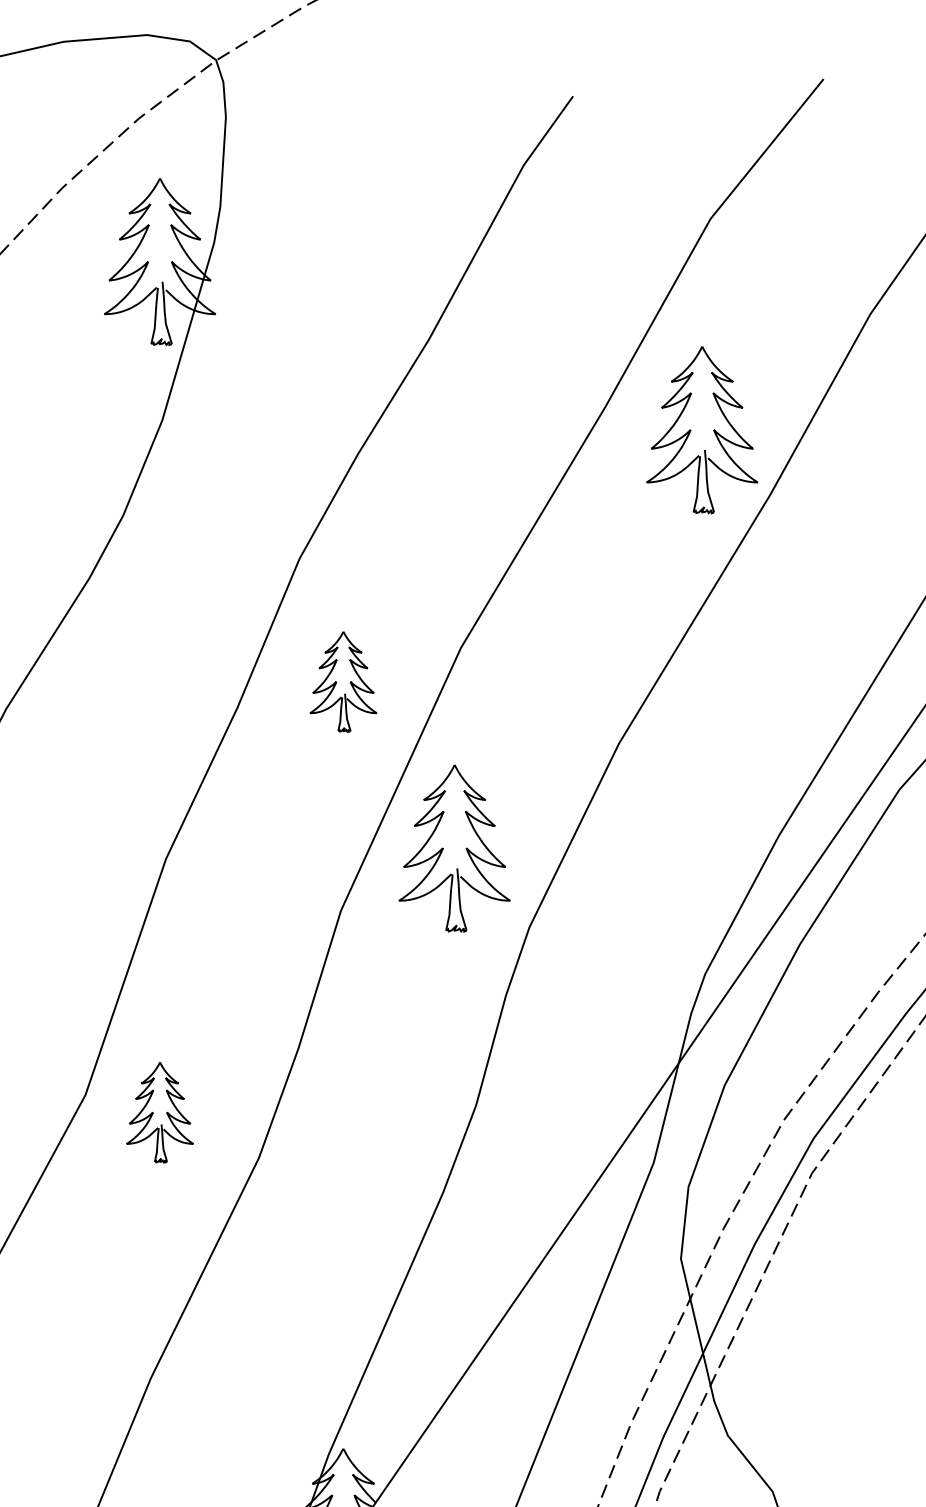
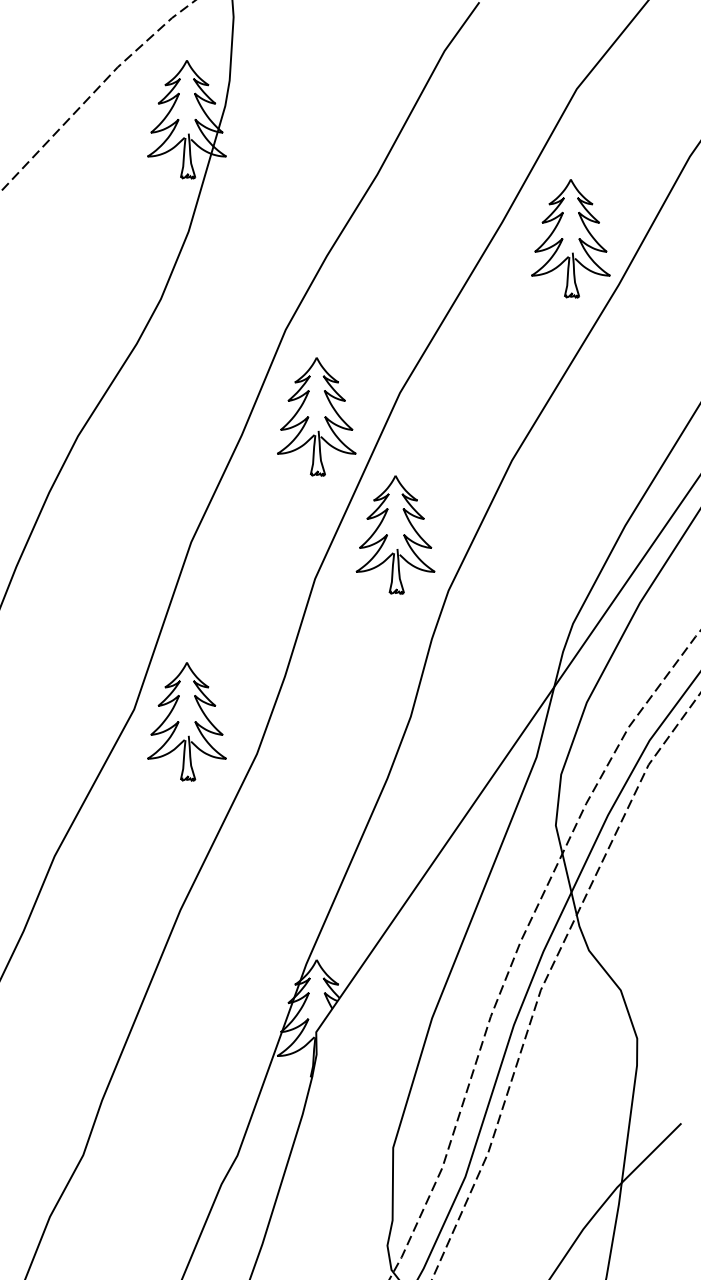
part: (342, 681) -> (316, 416), size x1.67
part: (159, 1112) -> (186, 721), size x1.67

